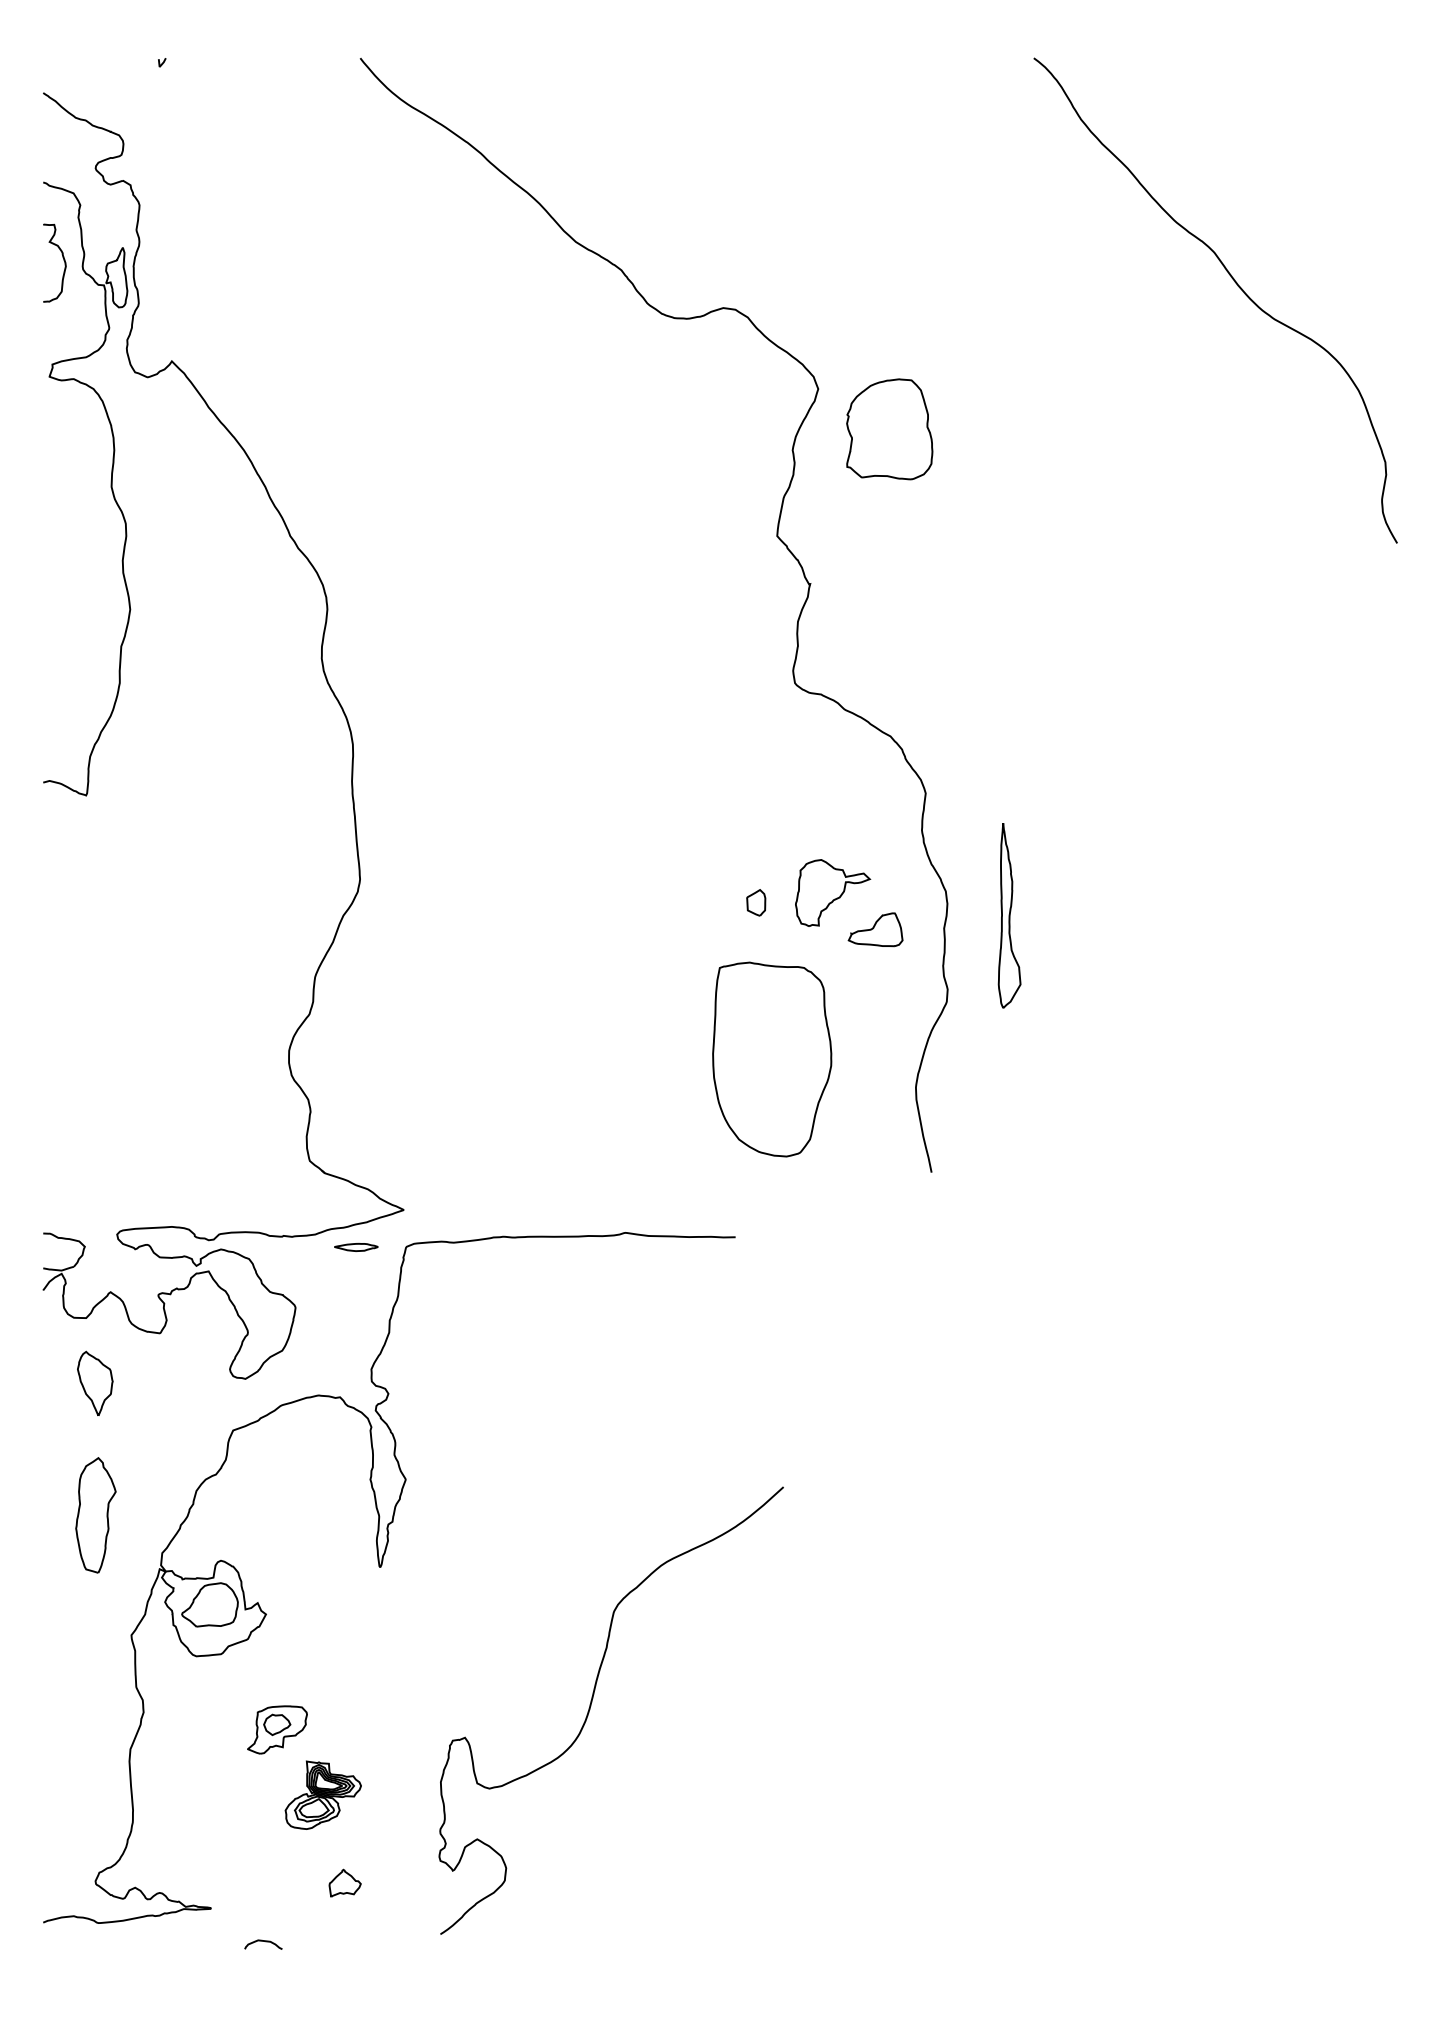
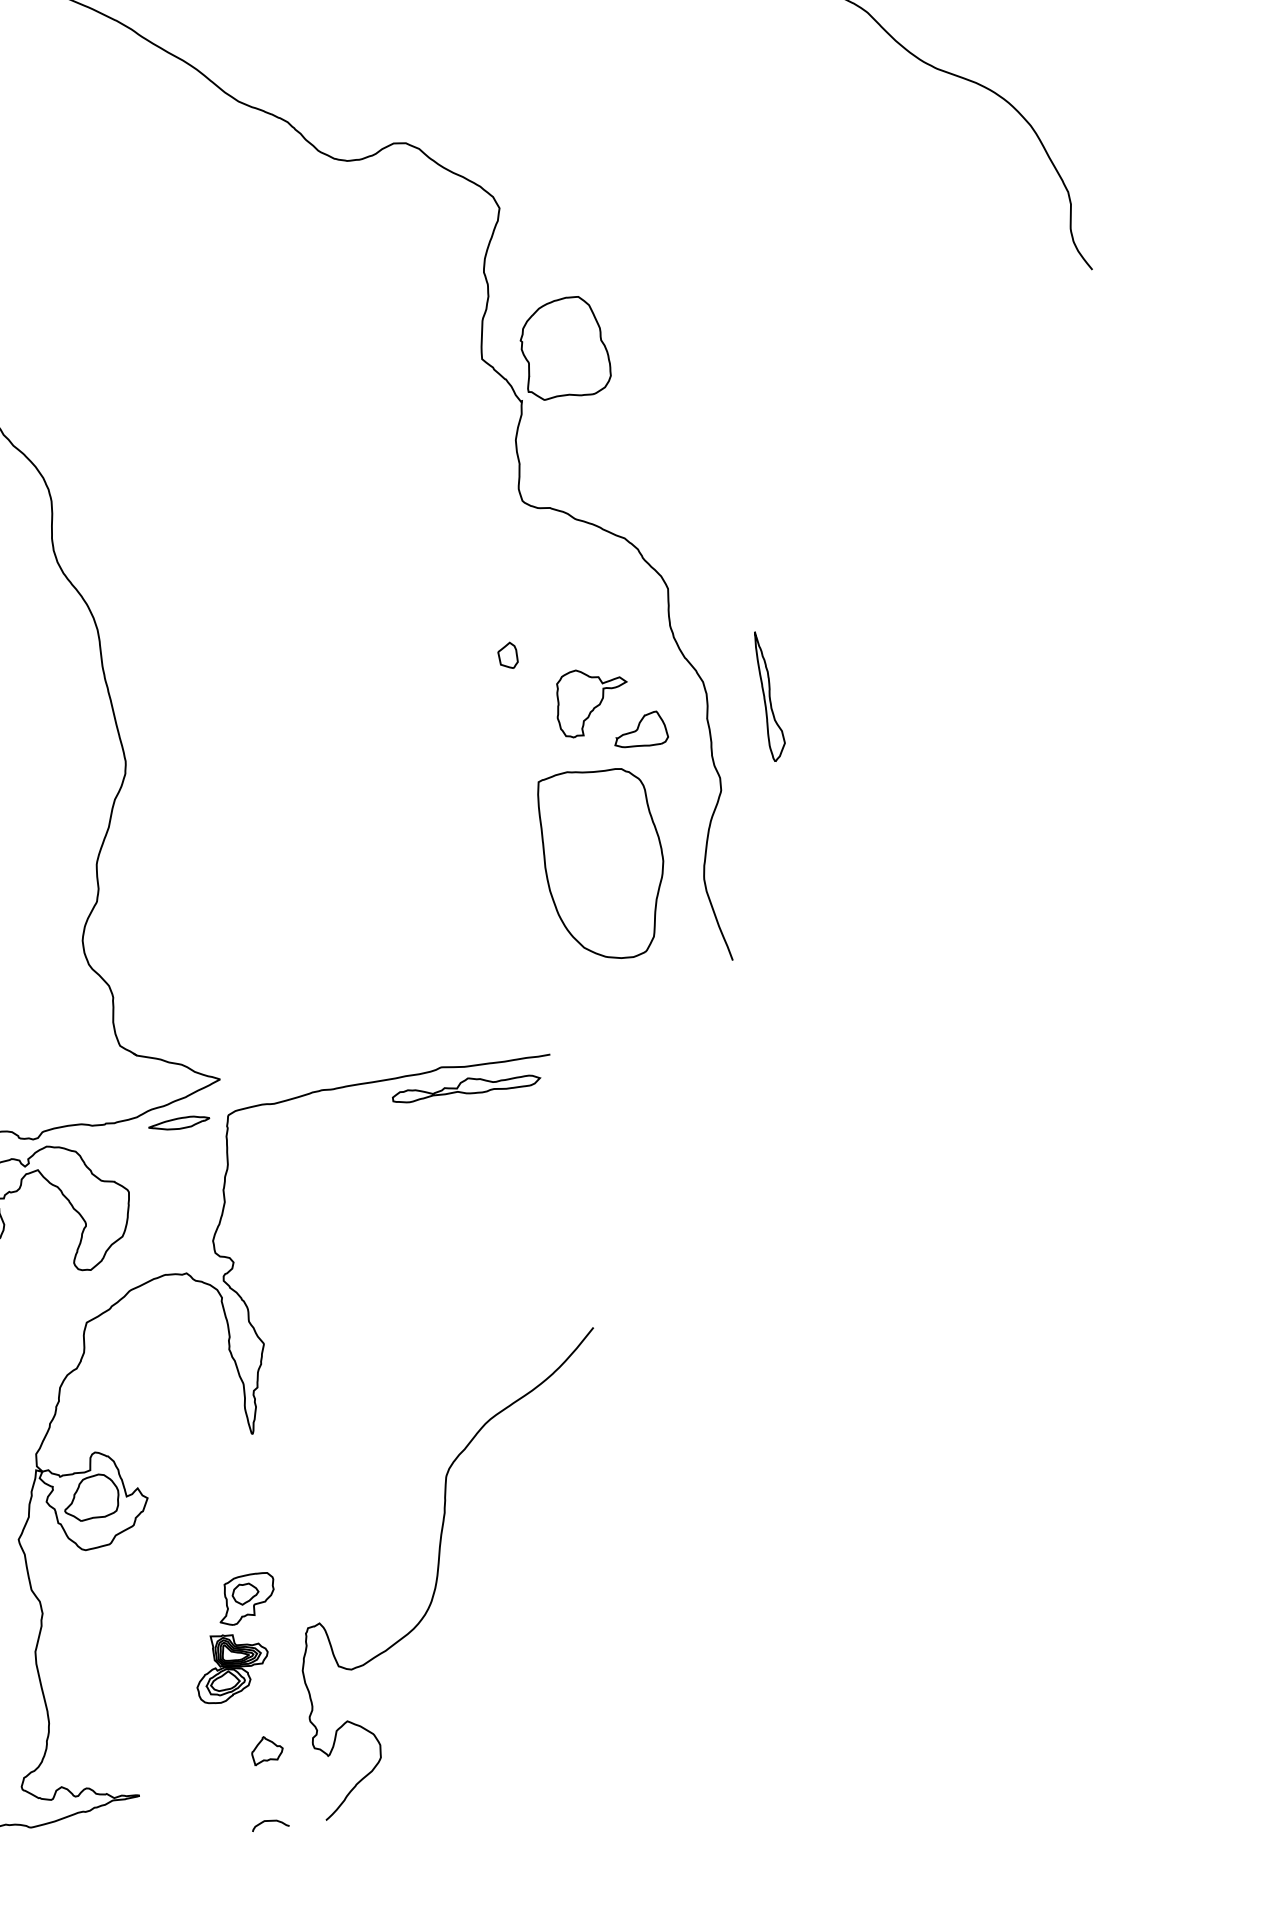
part: (889, 429) -> (564, 348), moved
part: (756, 902) -> (508, 655), moved
part: (1009, 915) -> (769, 695), size x0.71
part: (772, 1059) -> (604, 863), moved
part: (356, 1247) -> (179, 1123), size x1.43
part: (646, 1256) -> (465, 1087), added
curve: (591, 1706) -> (438, 1573), moved
part: (277, 1729) -> (246, 1598), moved
curve: (265, 1942) -> (271, 1822), moved

